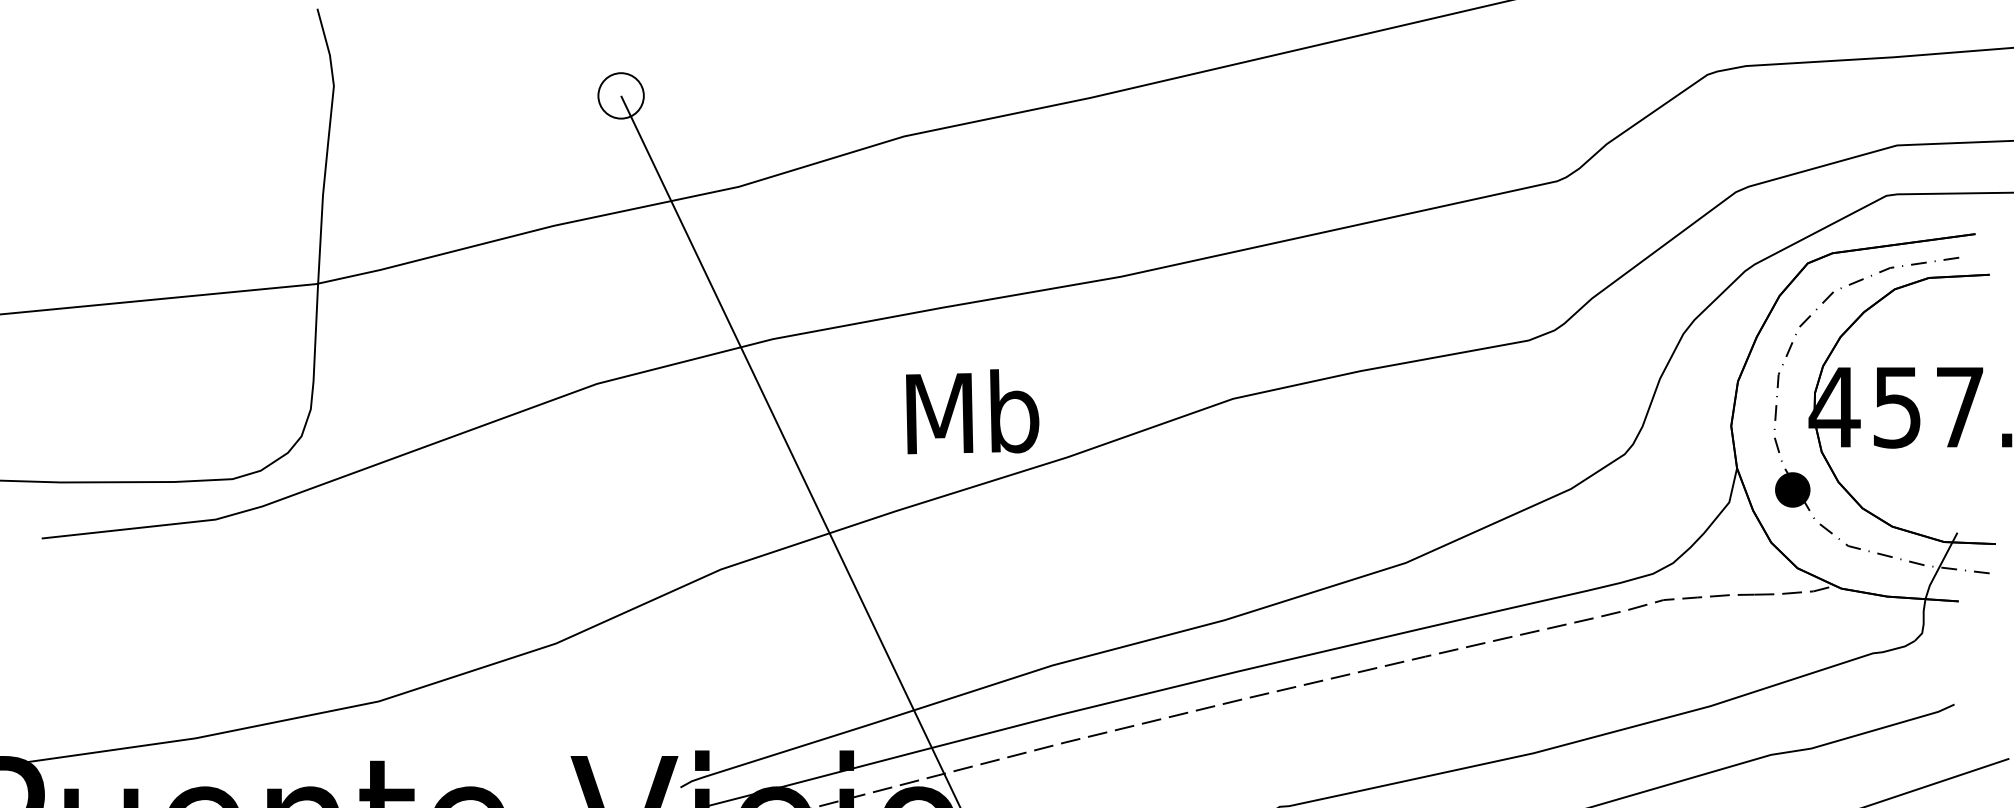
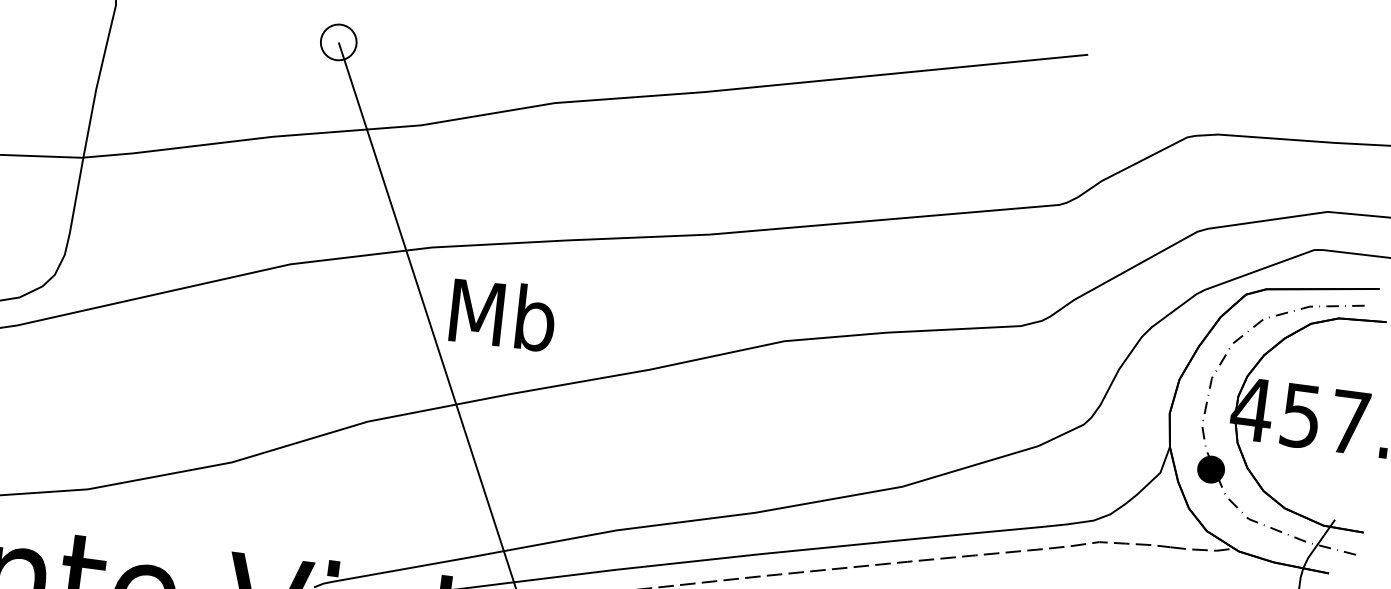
text: (972, 411) -> (502, 314), moved

